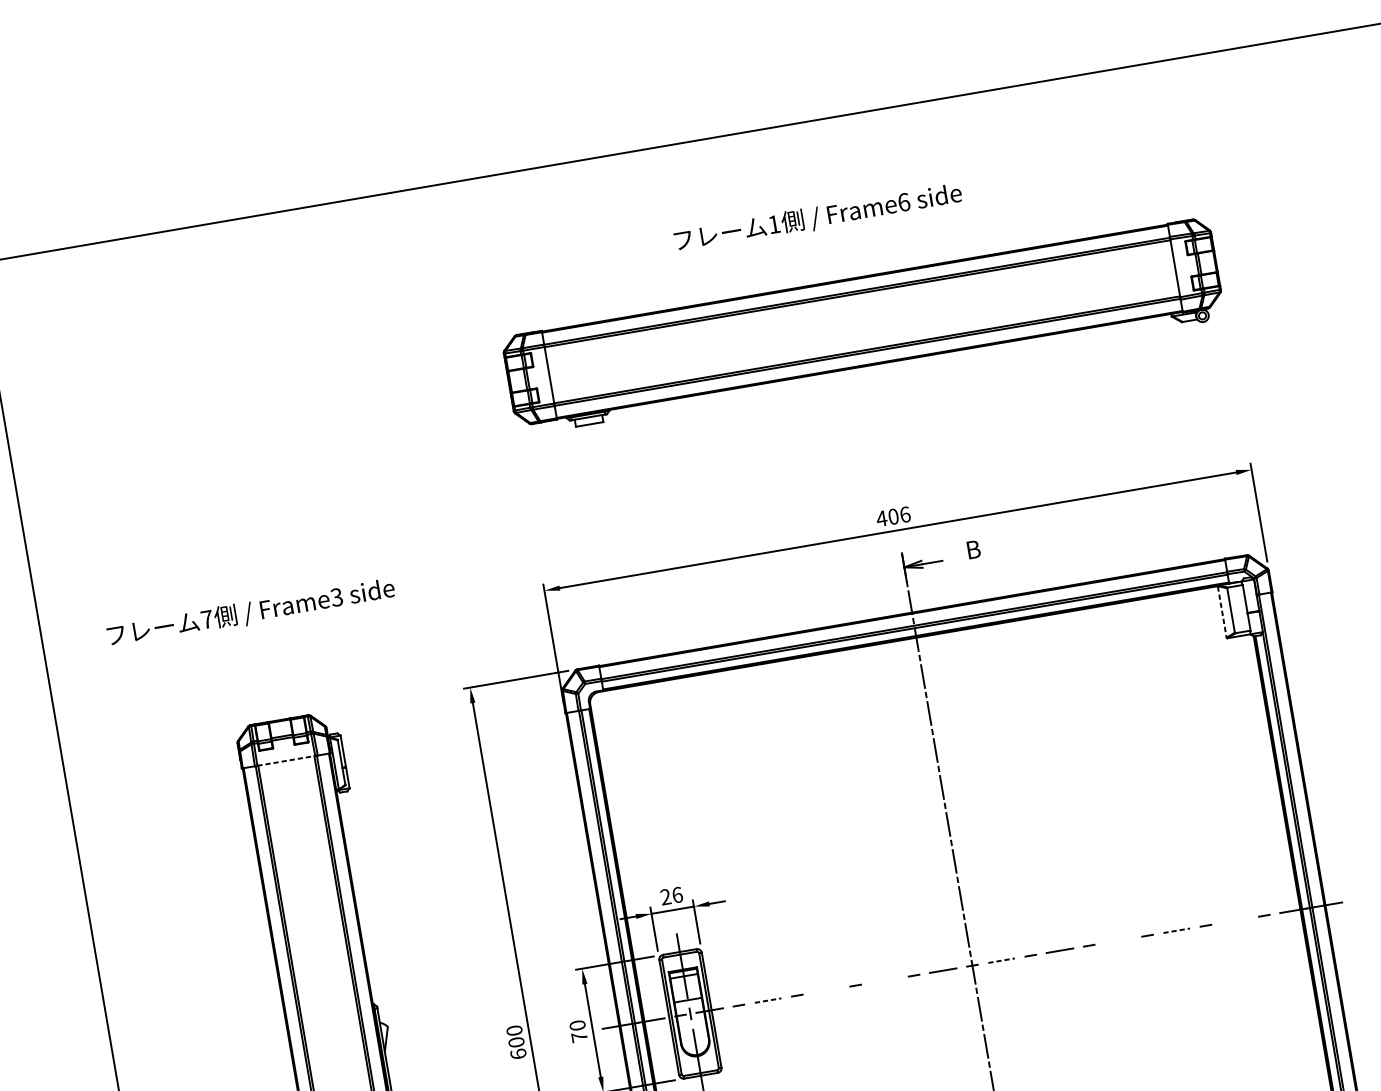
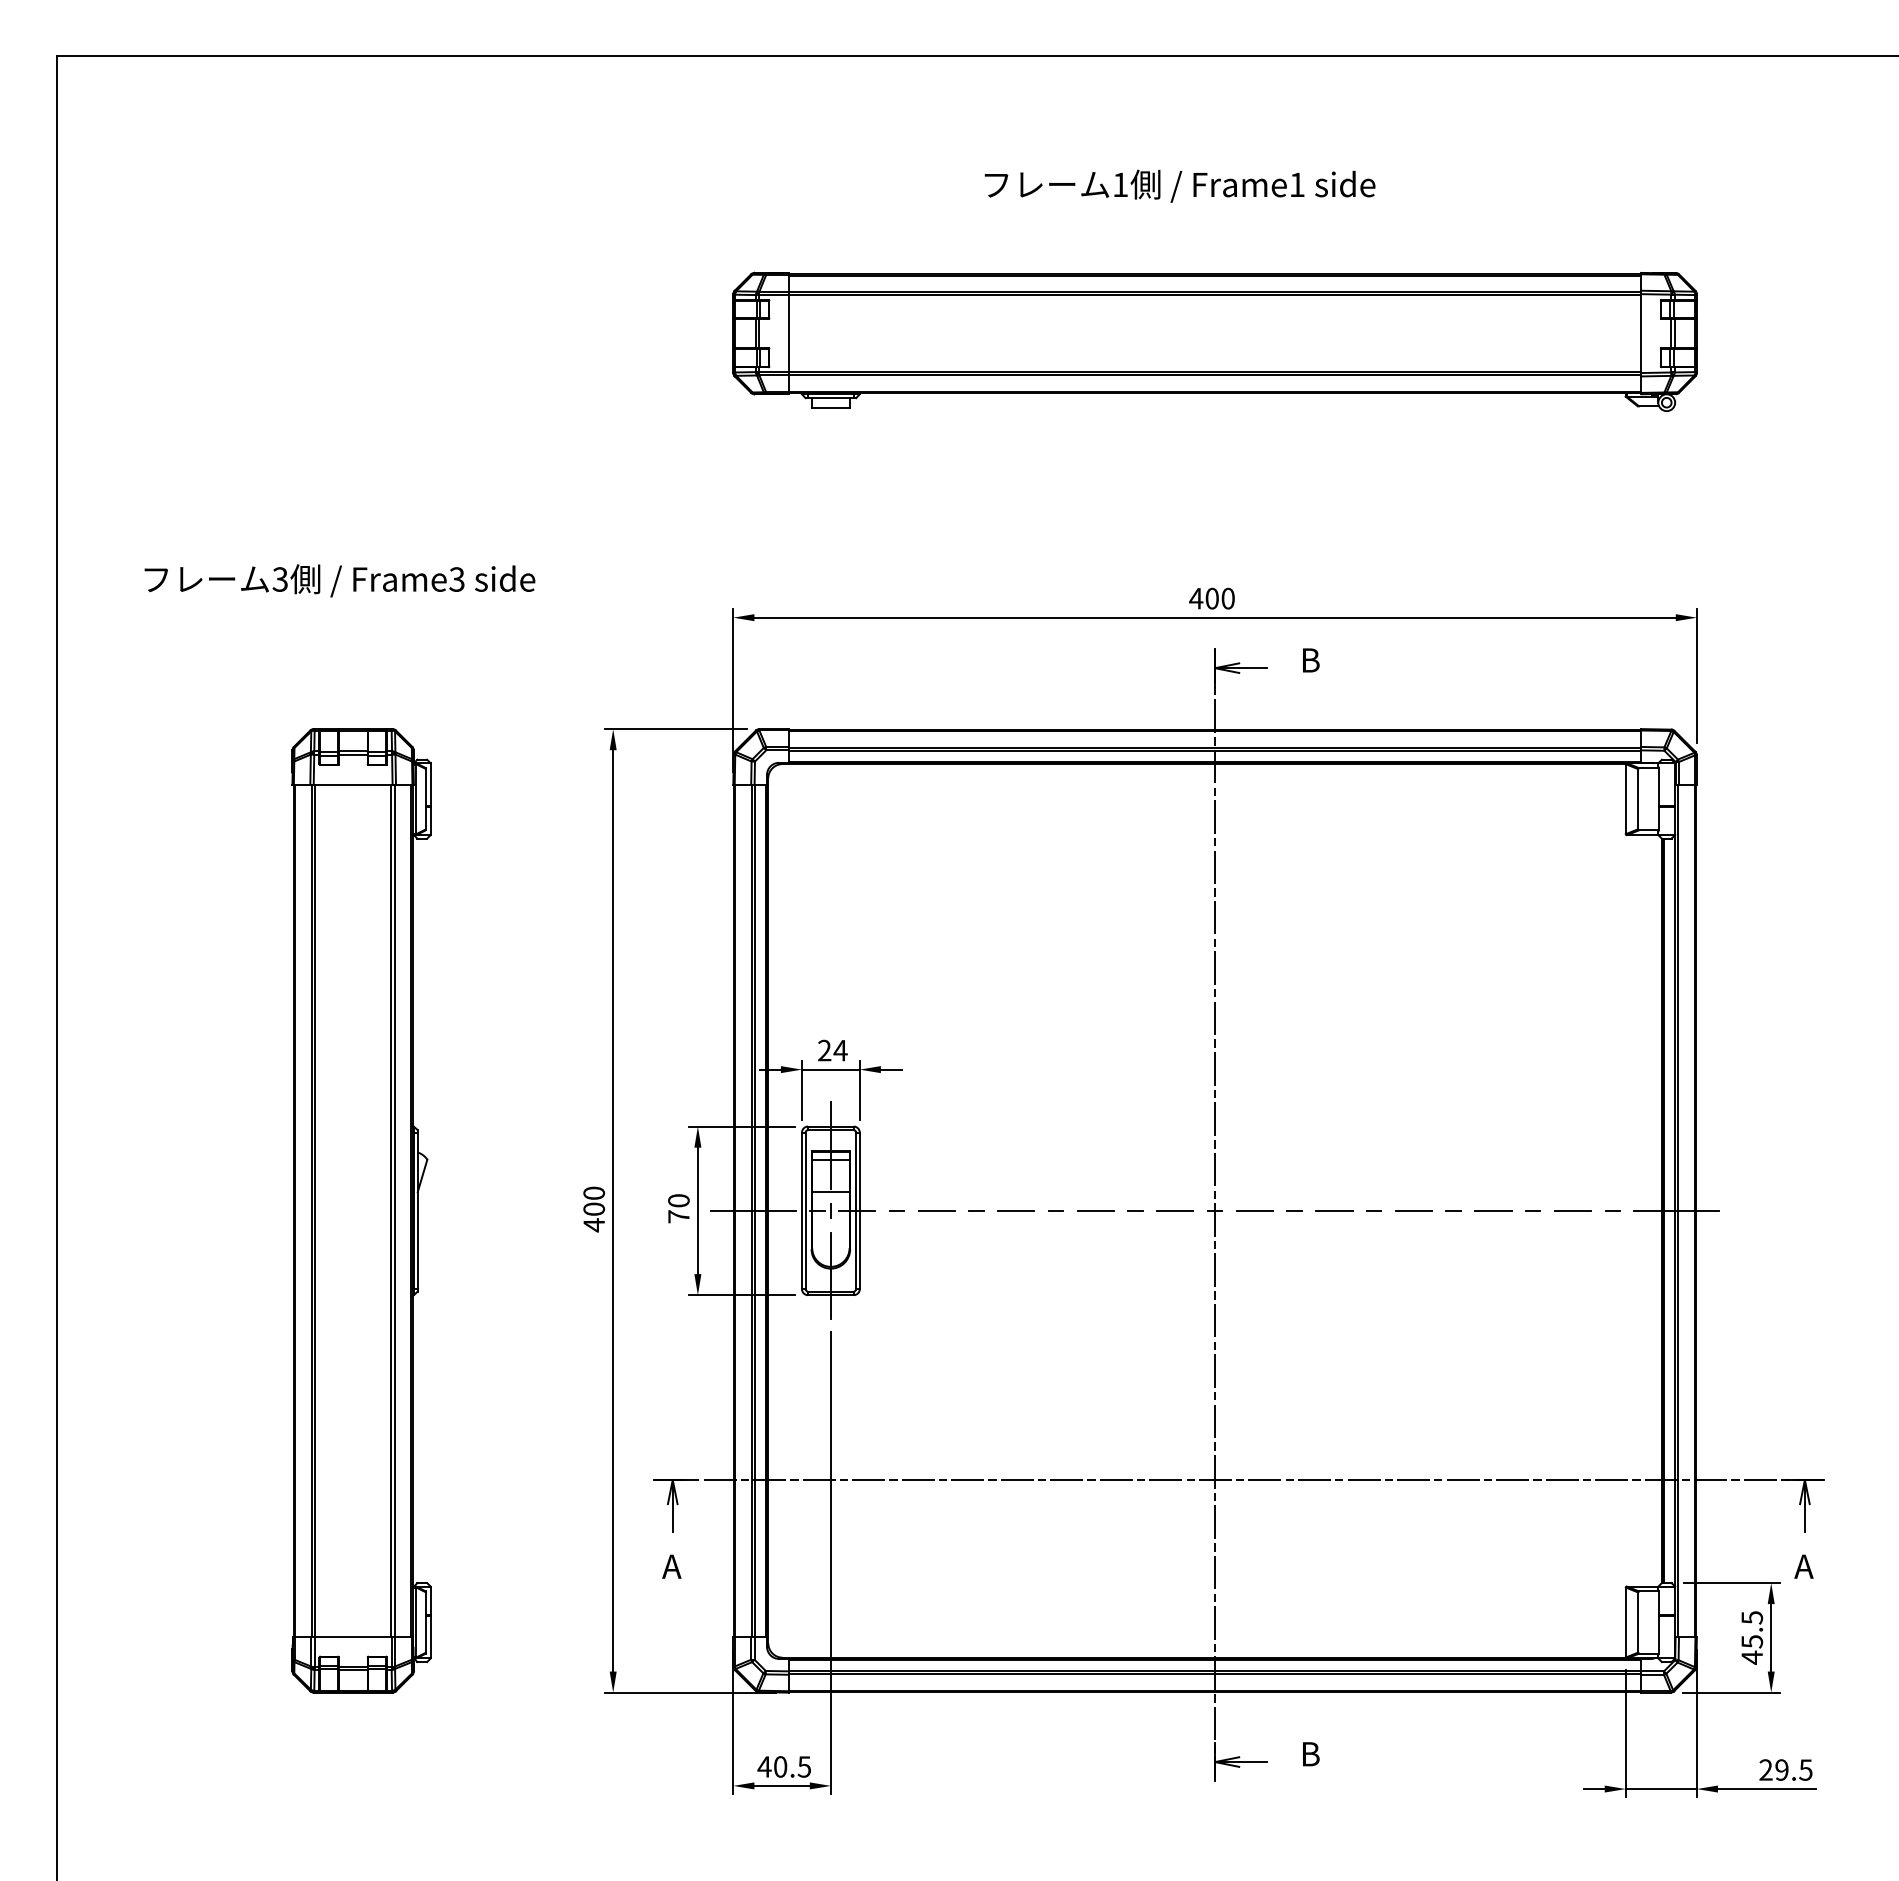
text: (904, 202) -> (1297, 184), Frame6 -> Frame1
text: (904, 514) -> (1227, 598), 406 -> 400
line: (1222, 612) -> (1625, 799), dashed -> solid
text: (206, 619) -> (279, 579), 7 -> 3
line: (286, 760) -> (353, 784), dashed -> solid
text: (677, 894) -> (840, 1050), 26 -> 24
line: (1234, 920) -> (1572, 1210), added
line: (1176, 930) -> (1493, 1210), dashed -> solid
line: (1118, 940) -> (1413, 1210), added
line: (1002, 960) -> (1255, 1210), dashed -> solid
line: (884, 980) -> (1095, 1210), added
line: (826, 990) -> (1016, 1210), added
line: (768, 1000) -> (937, 1210), dashed -> solid
text: (518, 1054) -> (594, 1225), 600 -> 400

